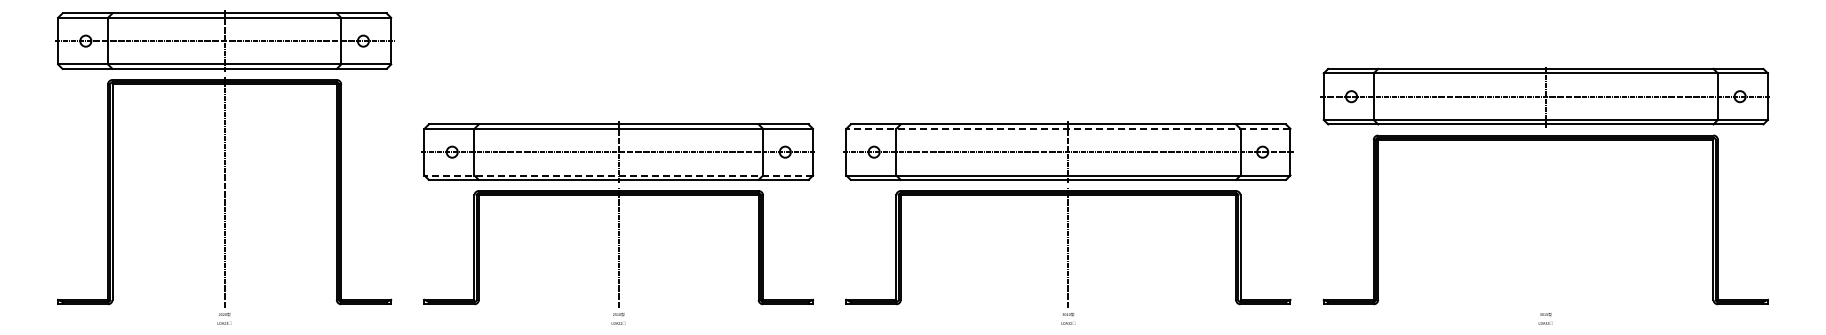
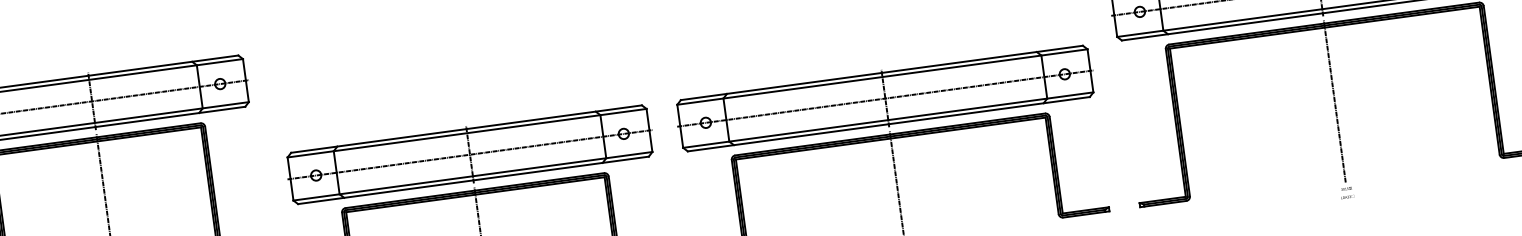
line: (1067, 128) -> (881, 76), dashed -> solid
line: (618, 175) -> (472, 176), dashed -> solid
line: (1545, 219) -> (1334, 101), added

